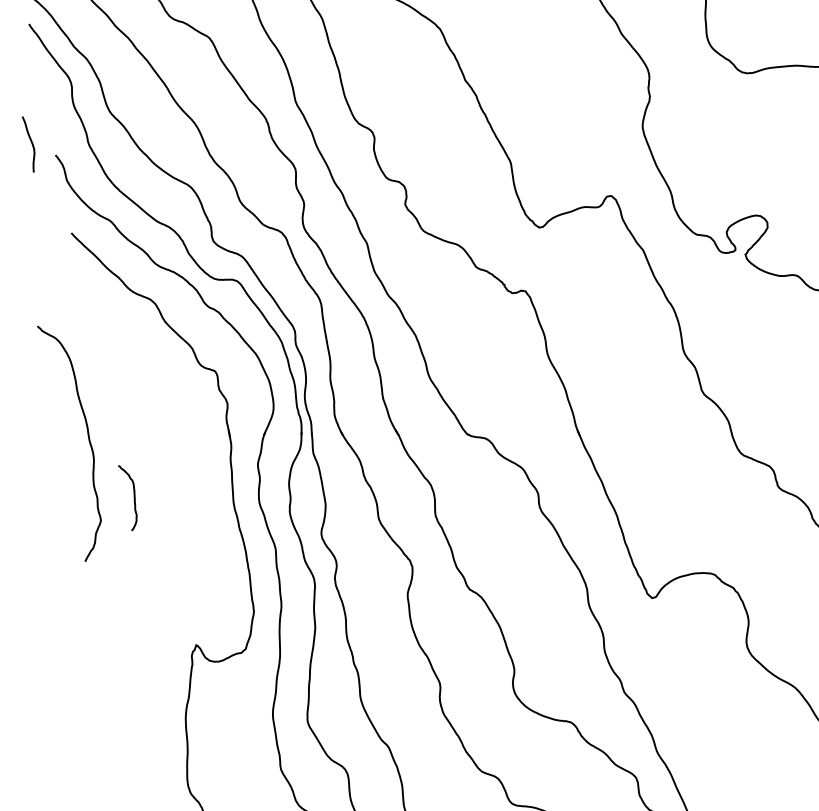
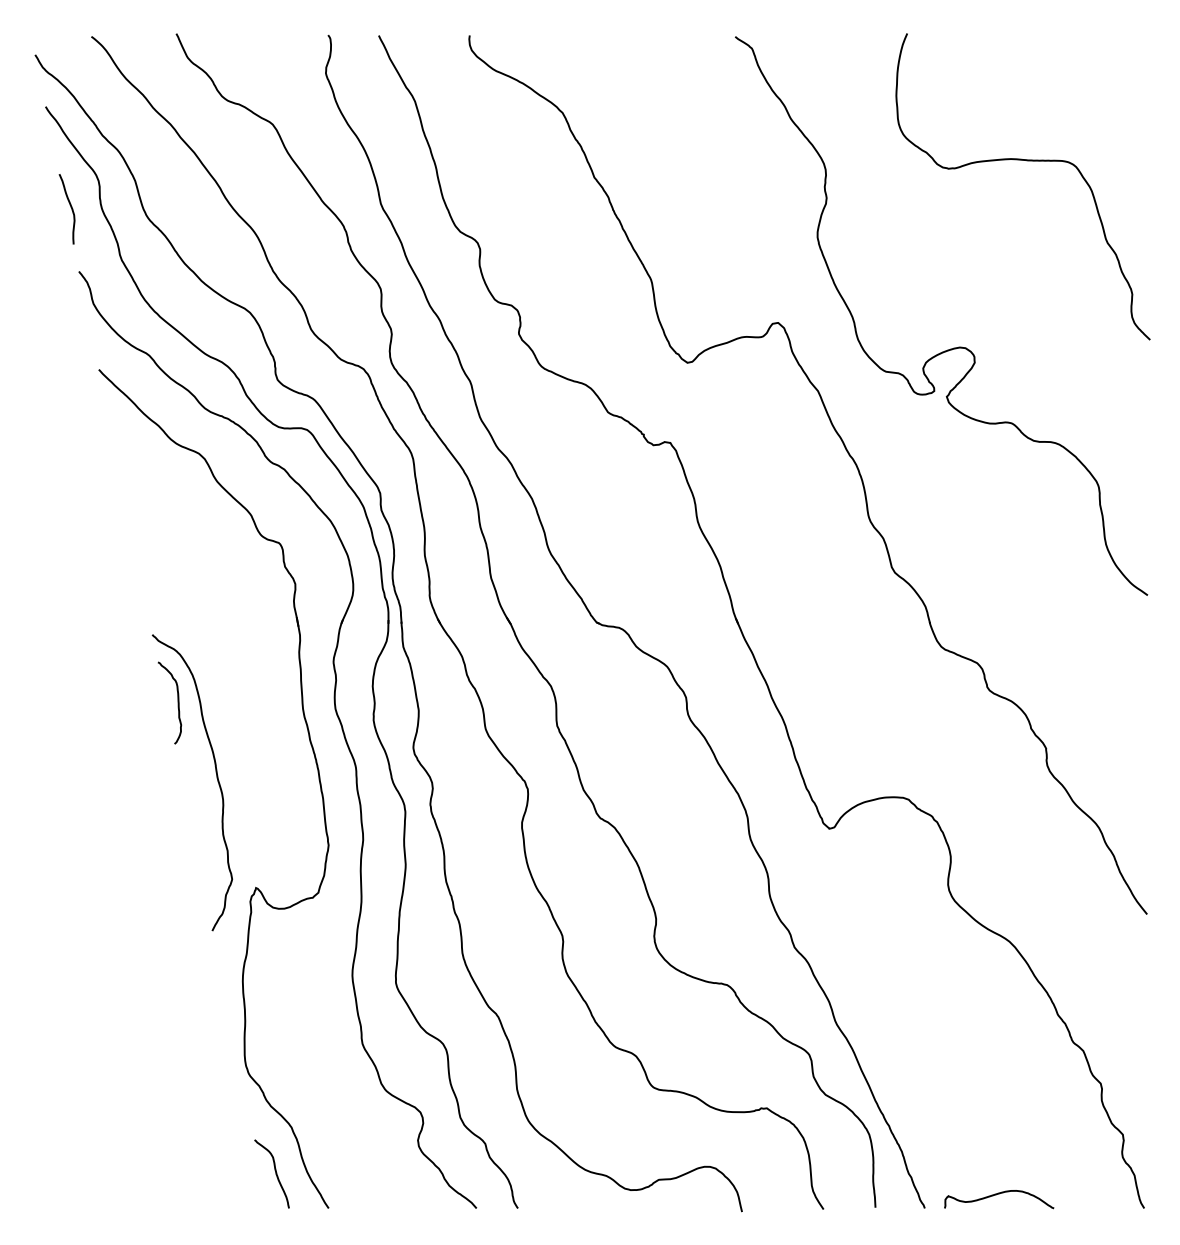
curve: (31, 143) -> (70, 207), moved
curve: (88, 440) -> (216, 778), moved

